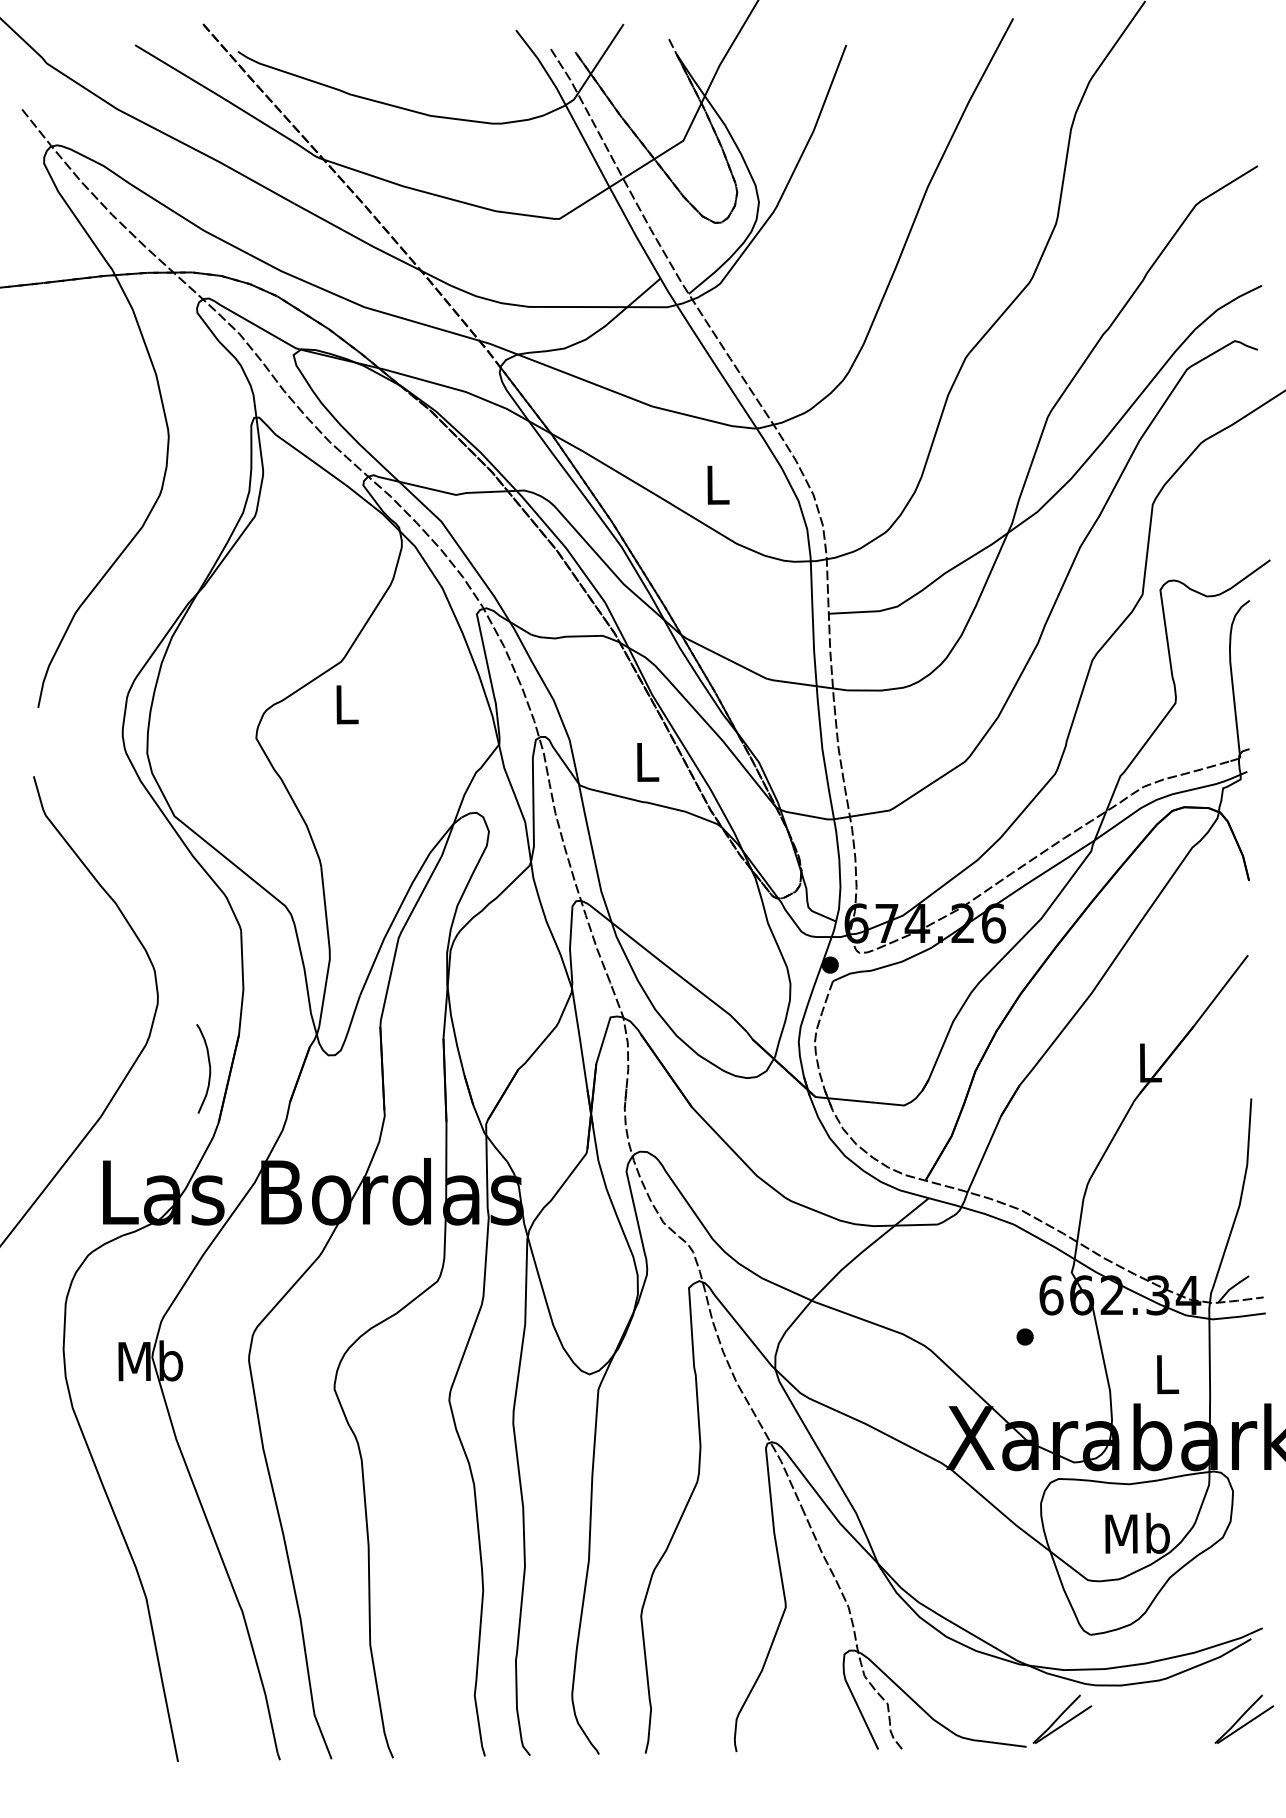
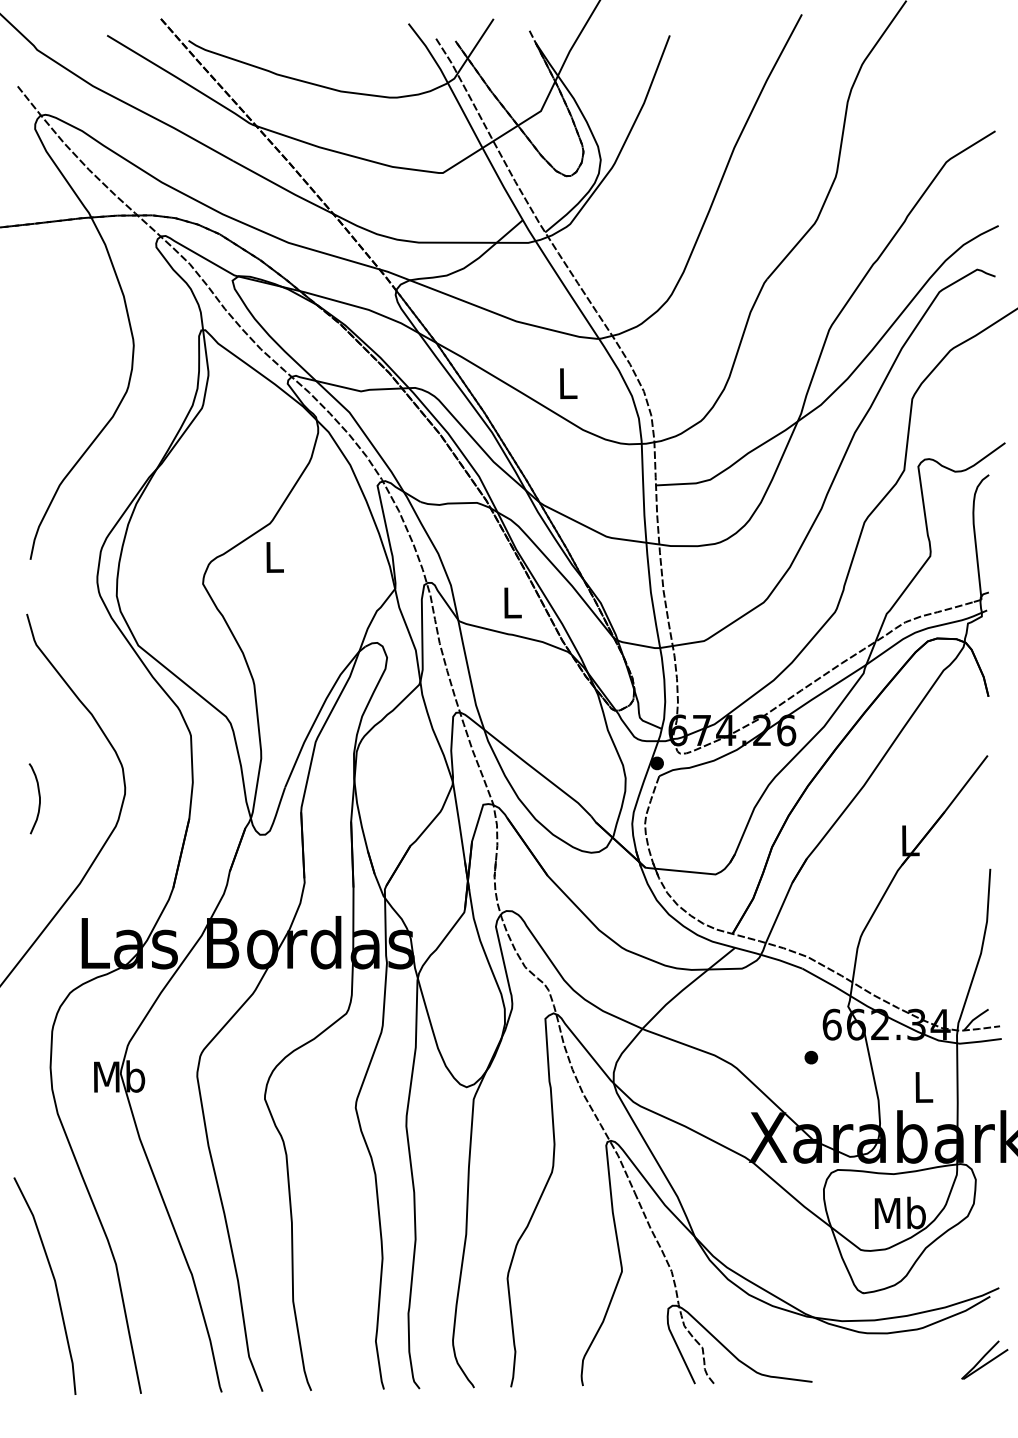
curve: (209, 1068) -> (39, 798), moved
curve: (68, 1621) -> (54, 1282), added
part: (1062, 1718) -> (840, 1359), removed

